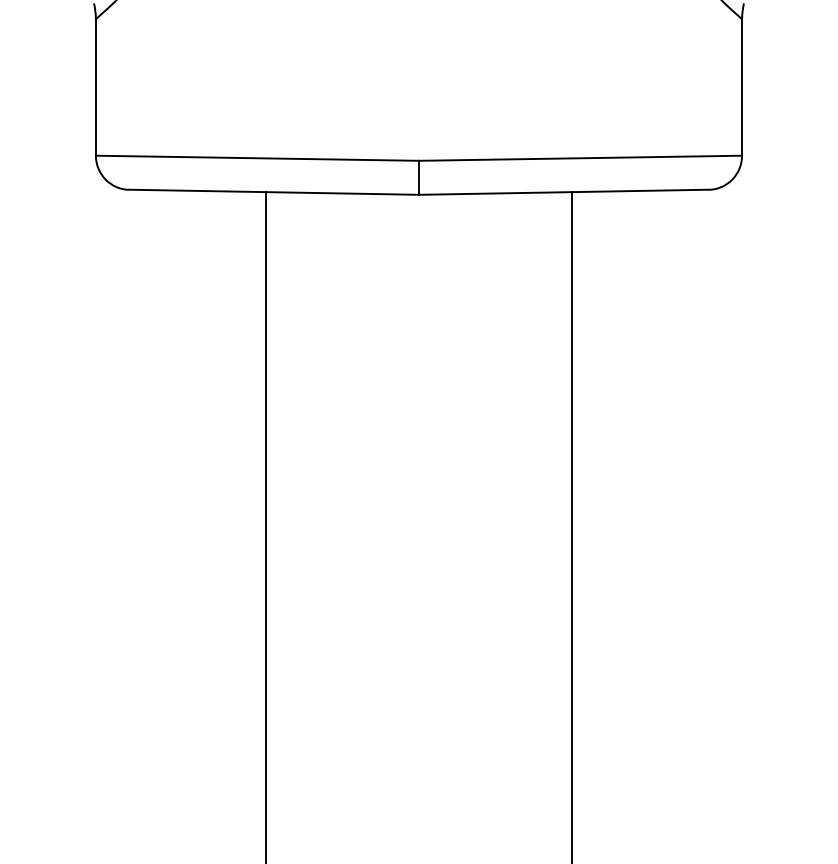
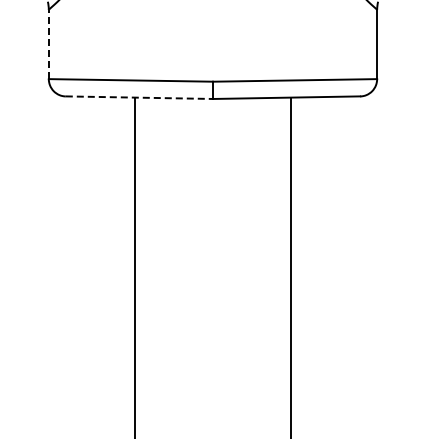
line: (95, 87) -> (48, 44), solid -> dashed
line: (274, 191) -> (139, 97), solid -> dashed

